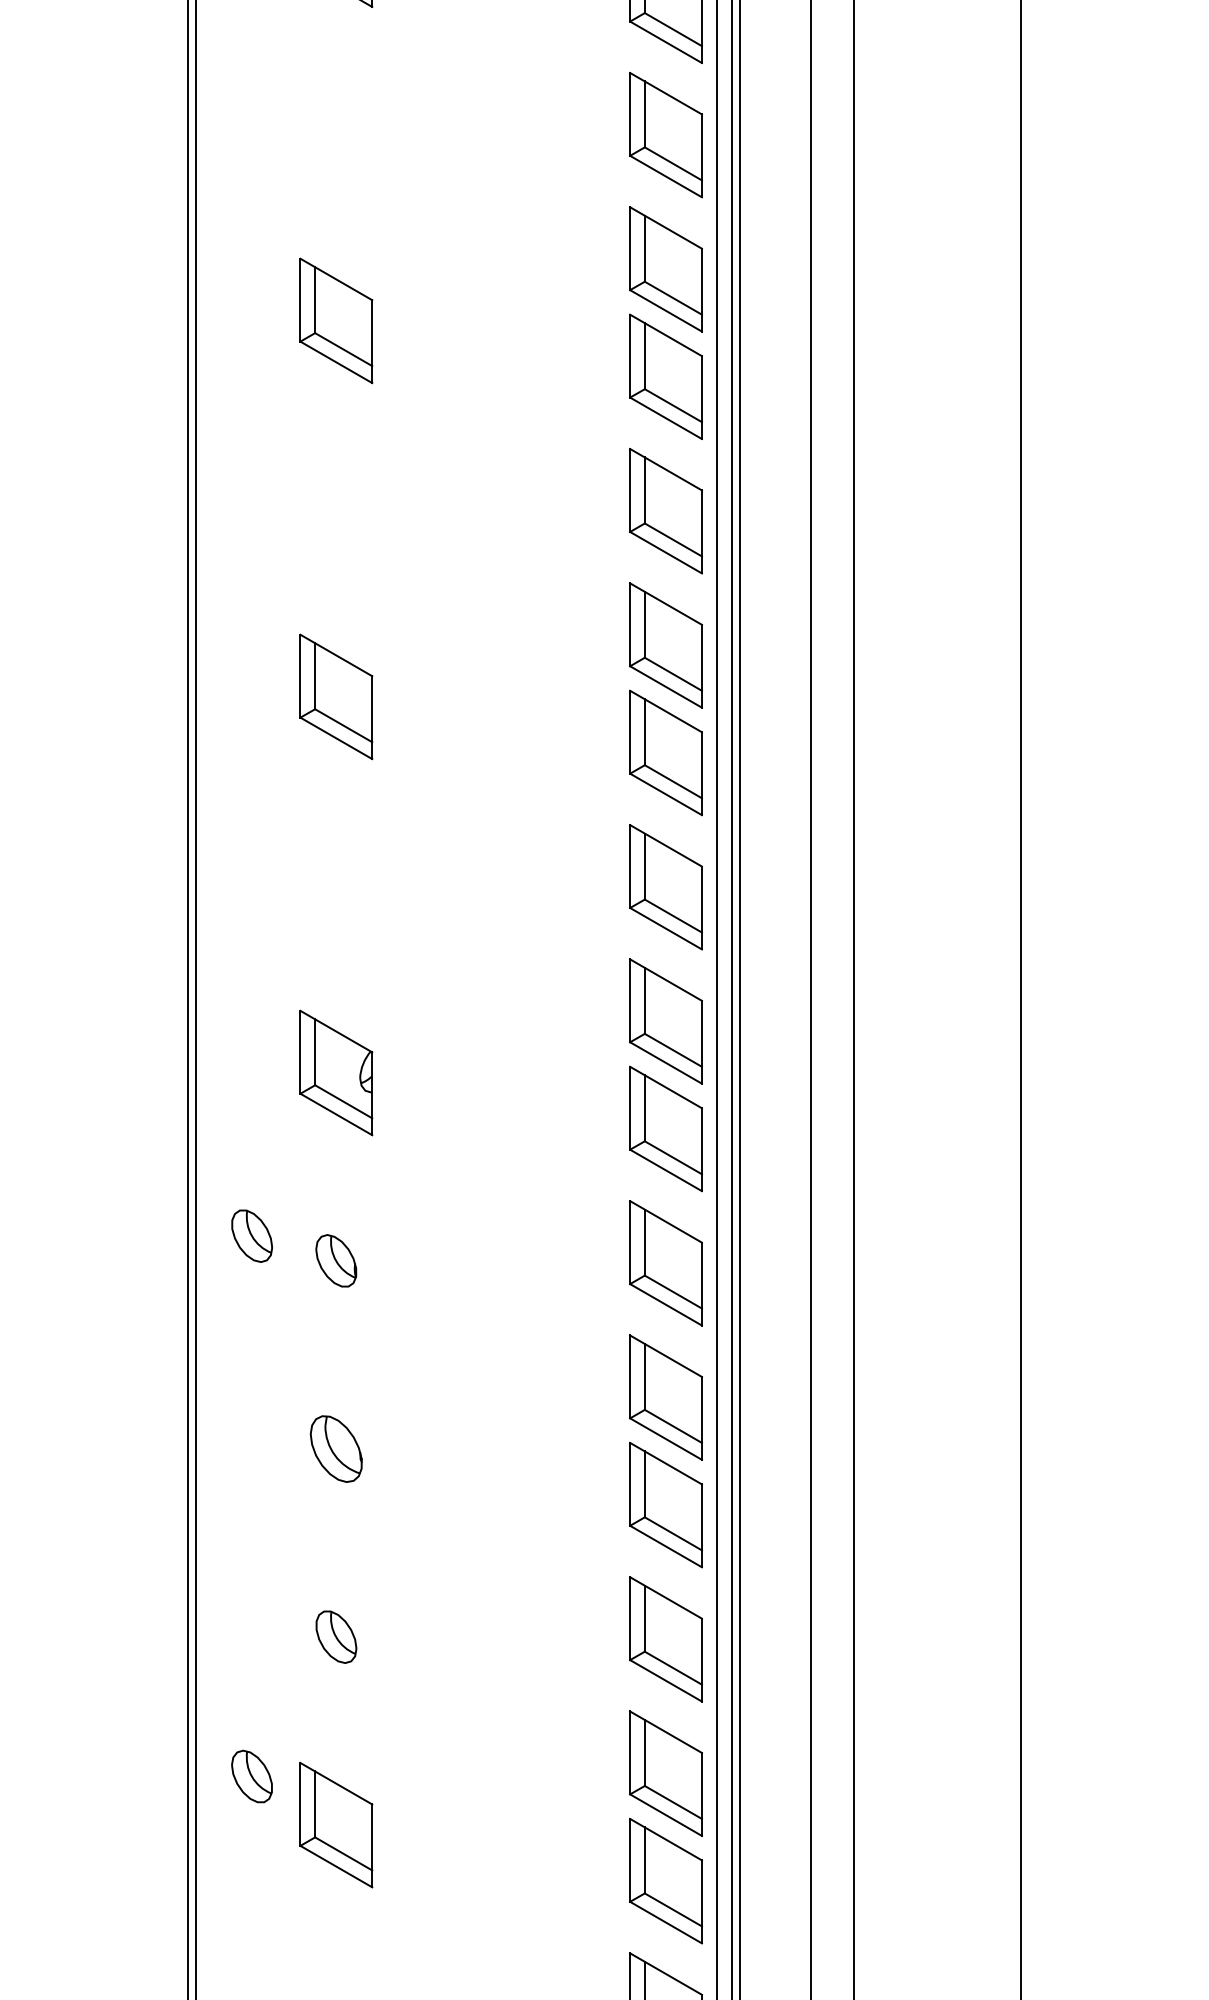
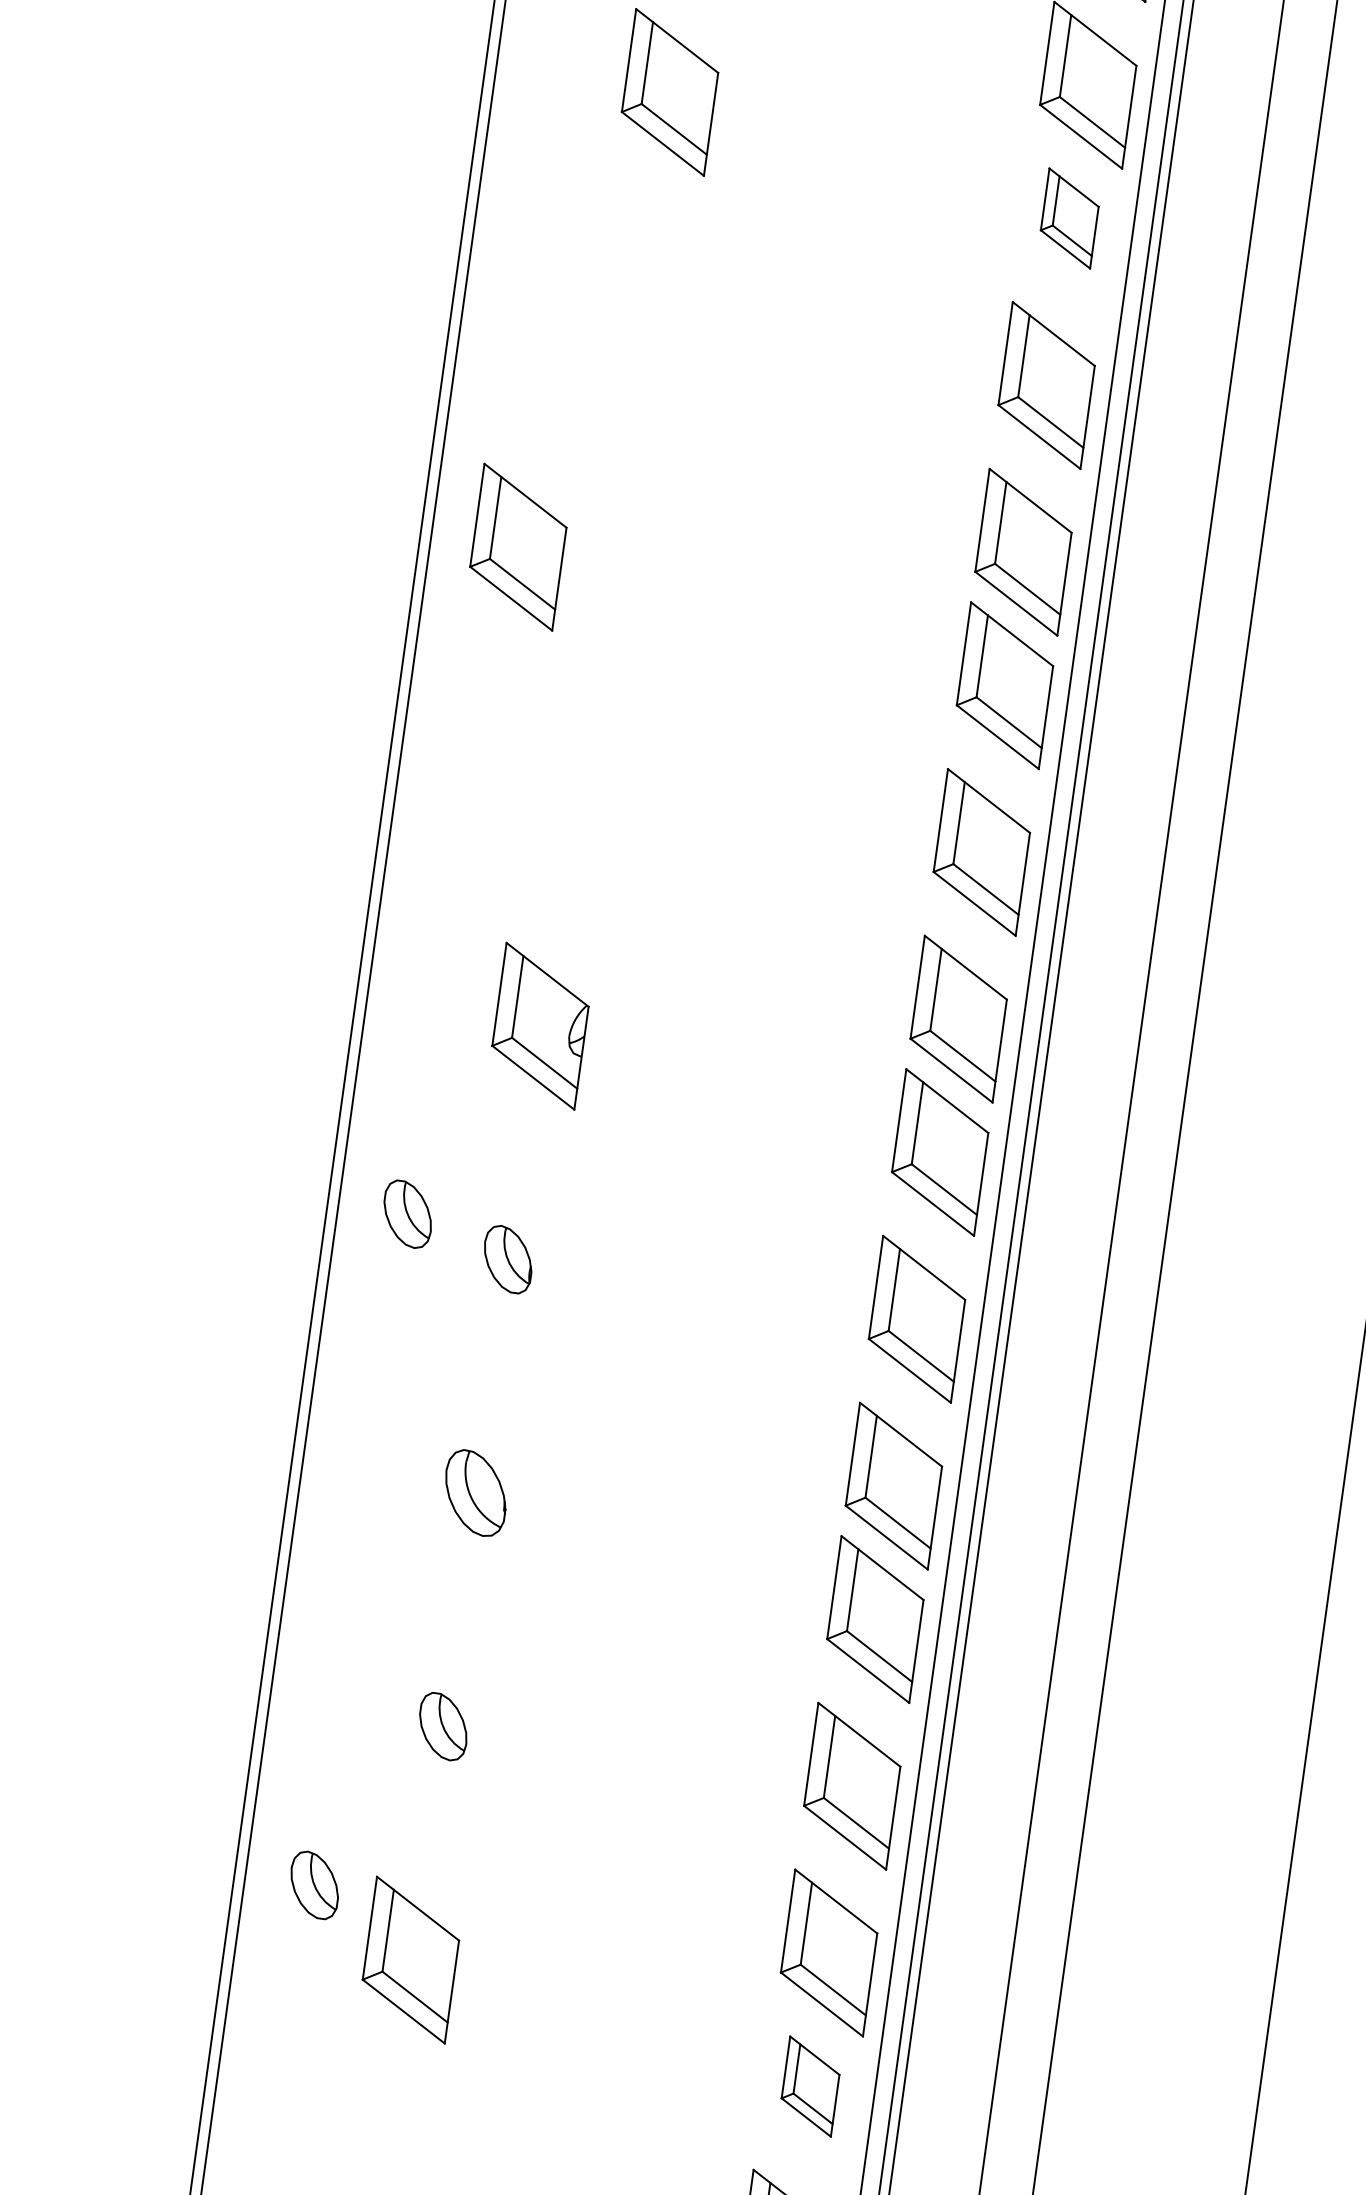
part: (665, 376) -> (1069, 218), size x0.6
part: (336, 696) -> (518, 546), moved
part: (665, 1881) -> (809, 2086), size x0.6

